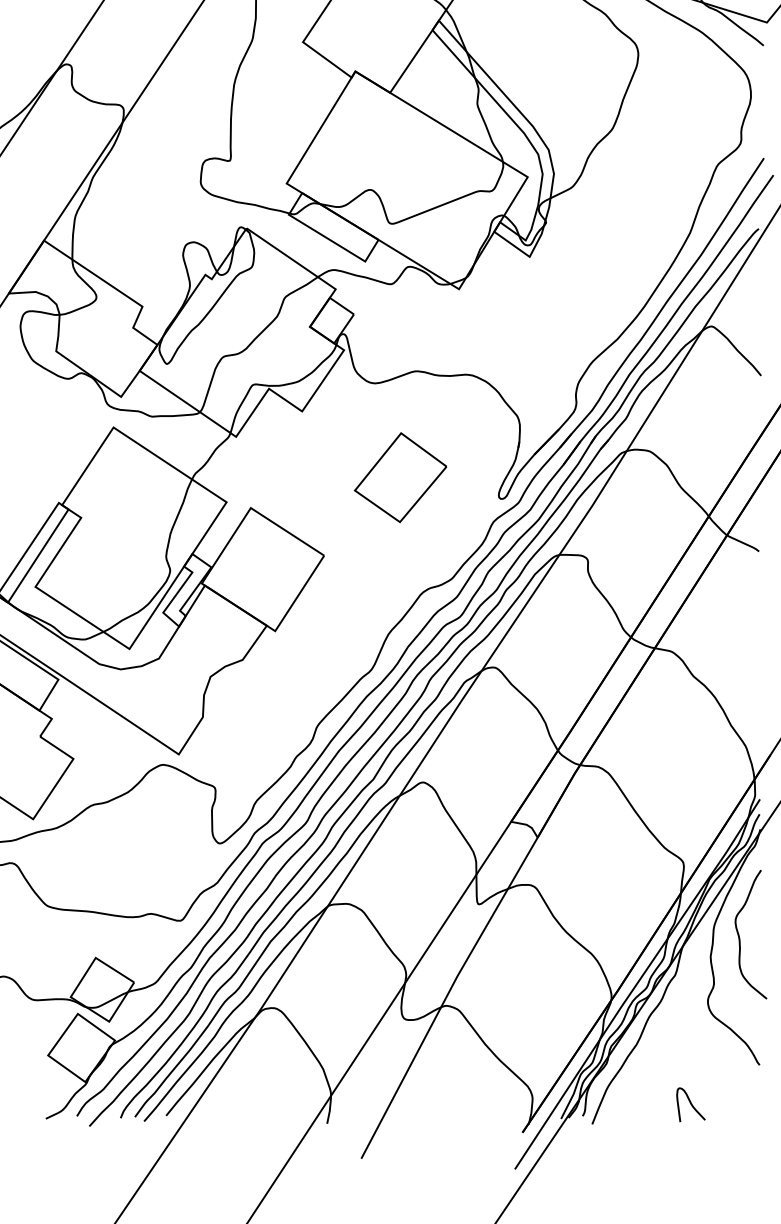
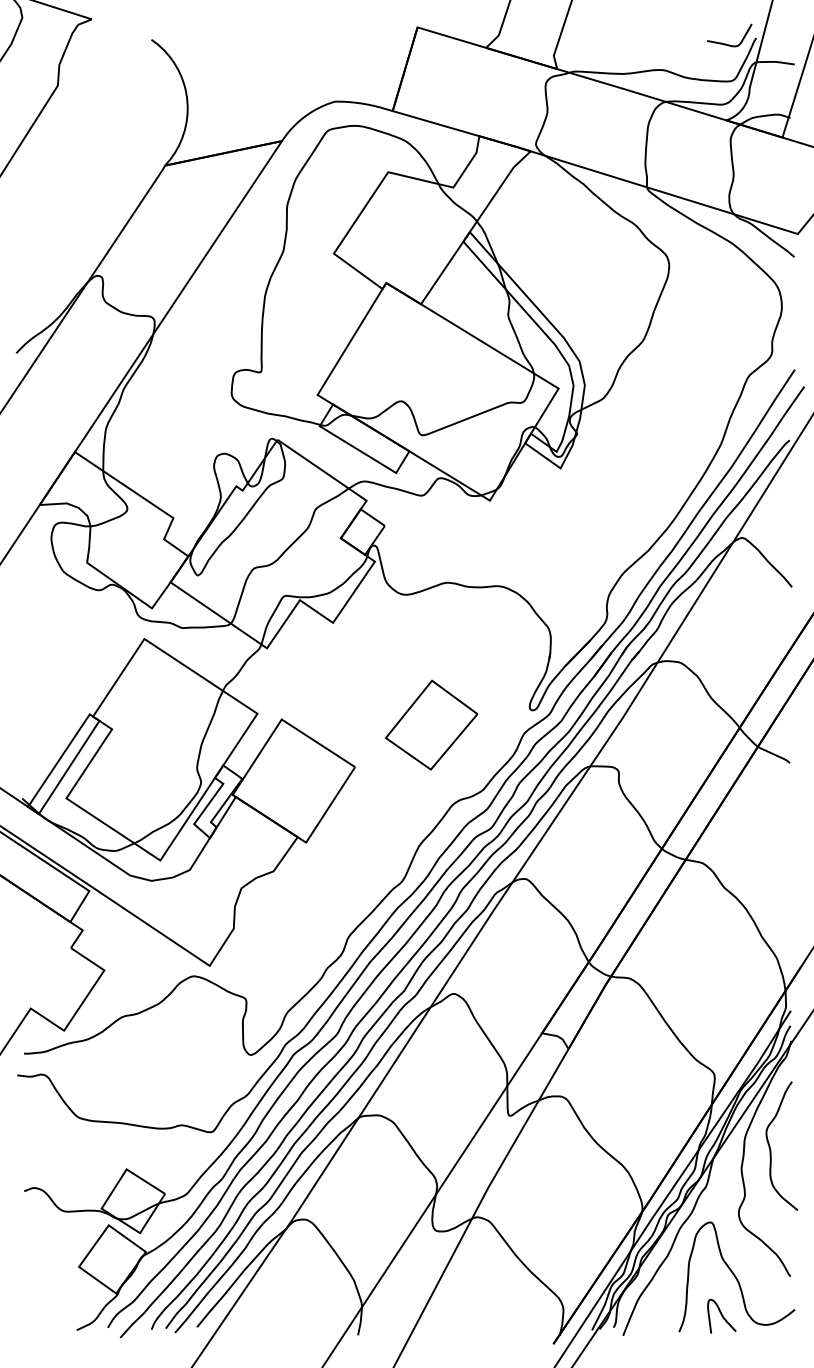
part: (399, 477) -> (430, 724), moved
curve: (705, 1065) -> (736, 1276), added

